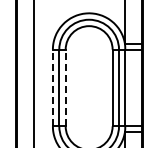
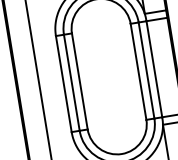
line: (52, 87) -> (63, 83), dashed -> solid
line: (65, 87) -> (79, 80), dashed -> solid

